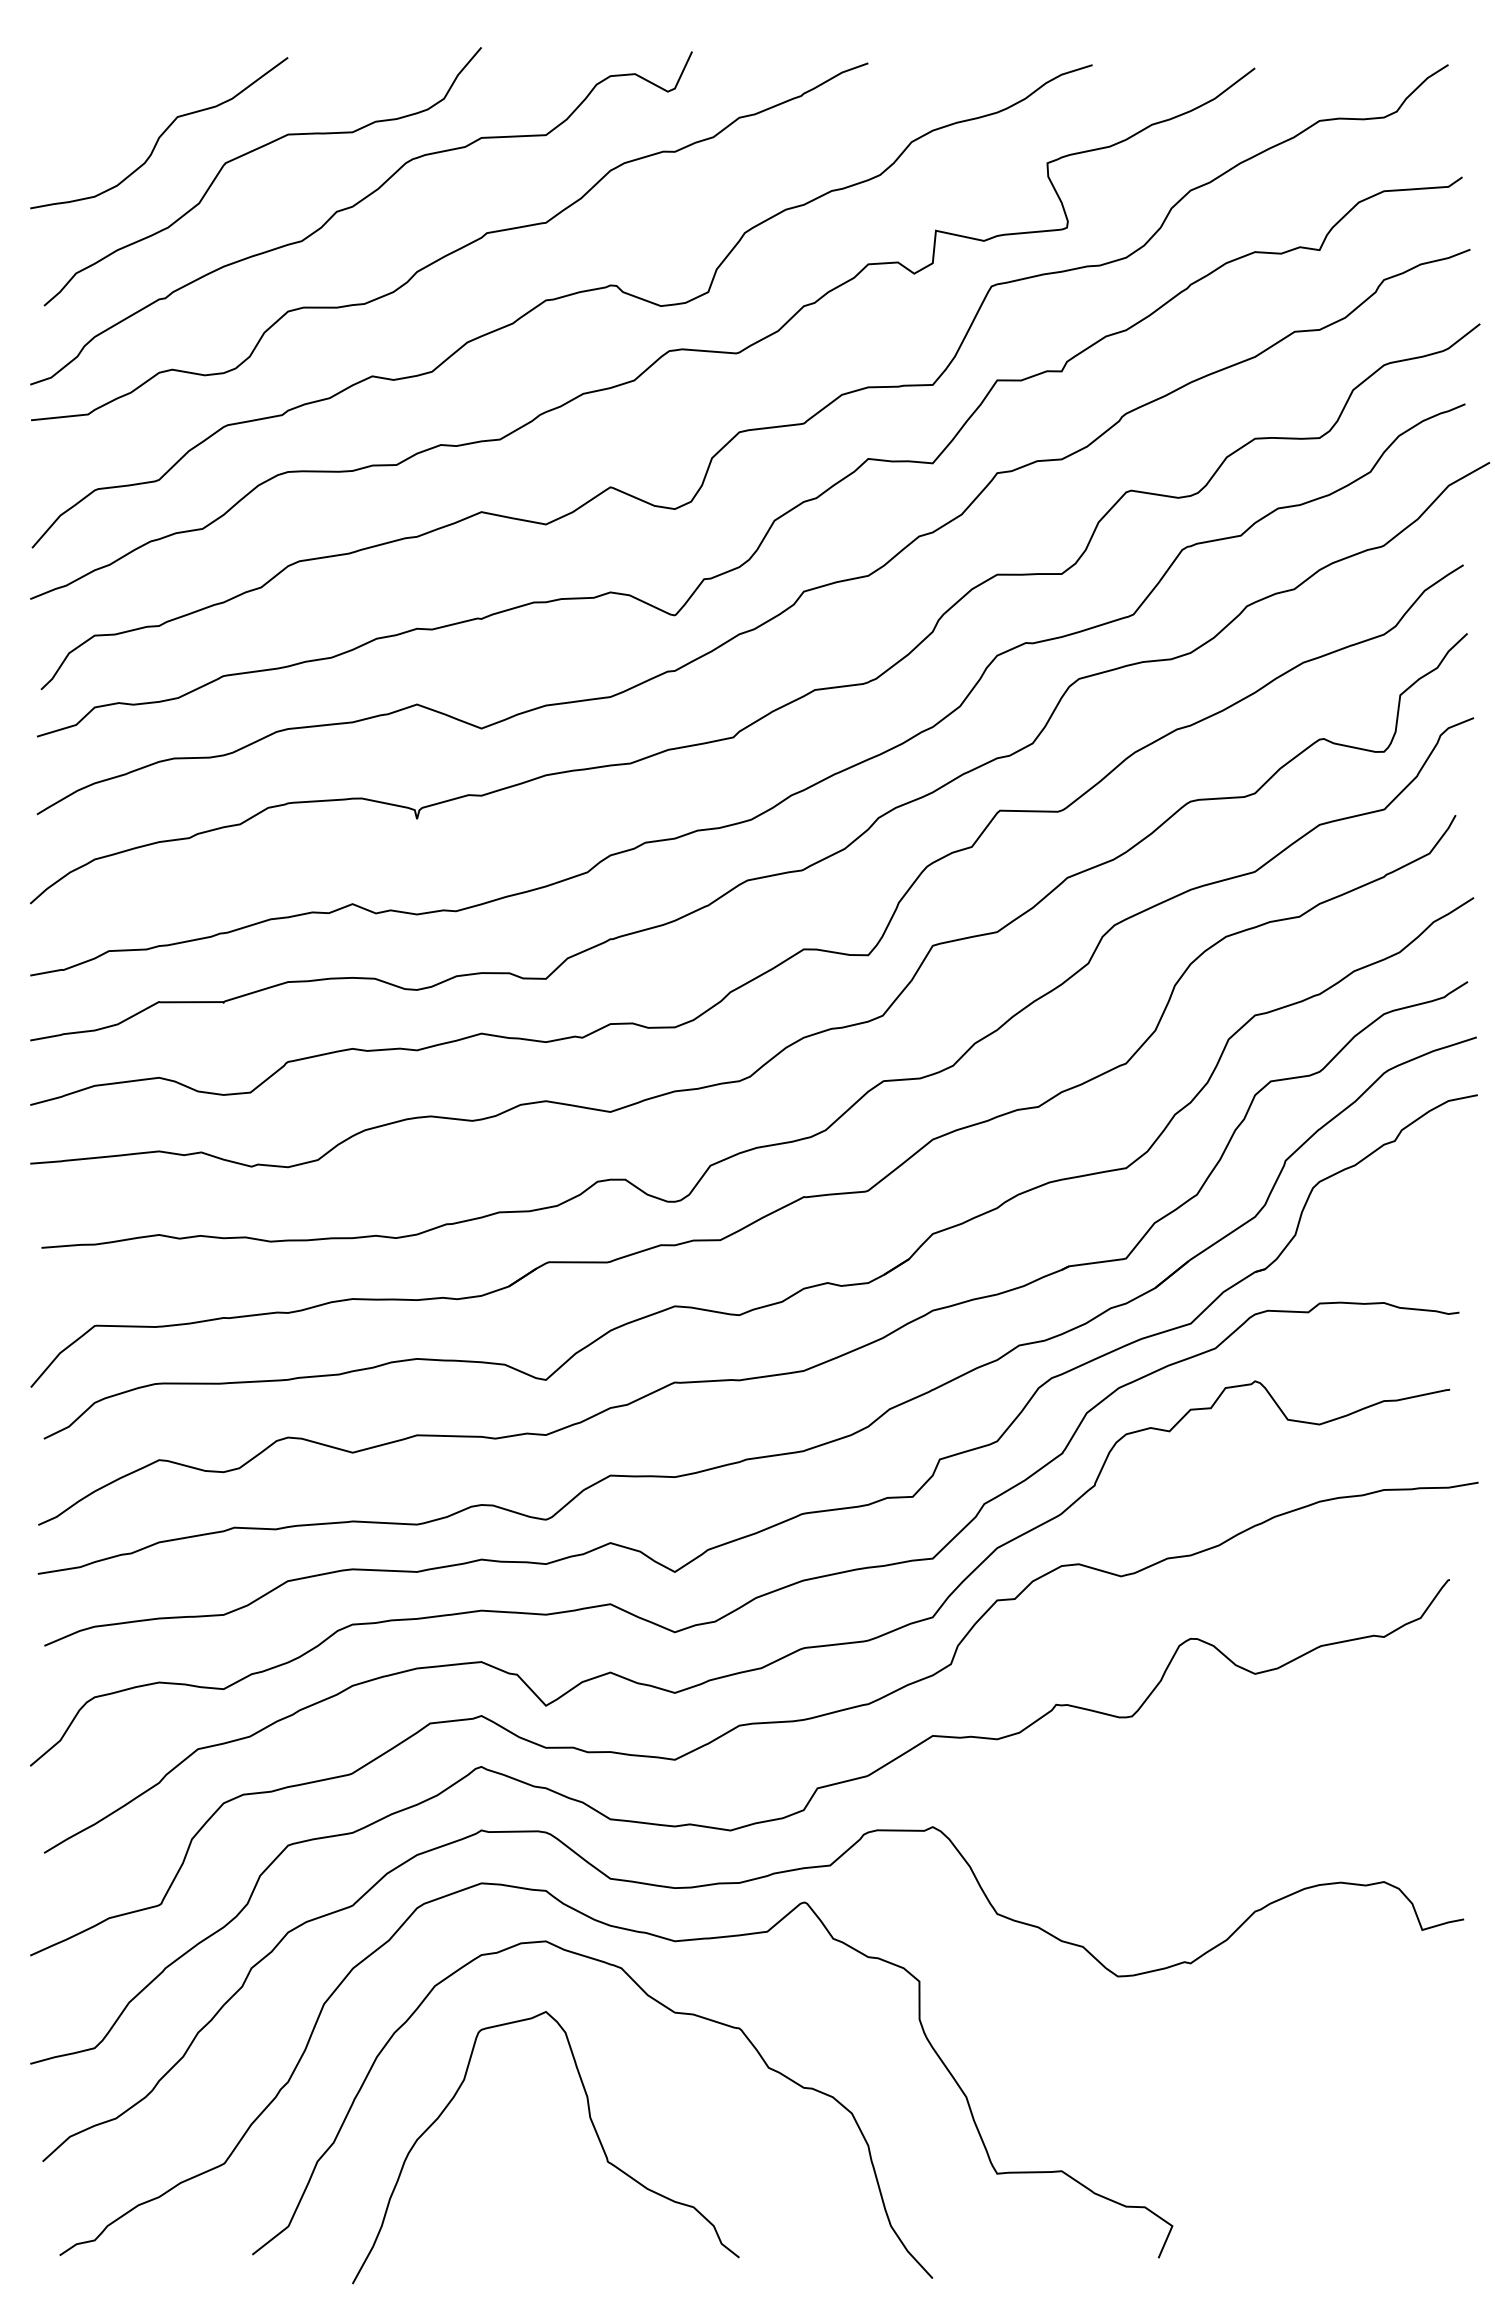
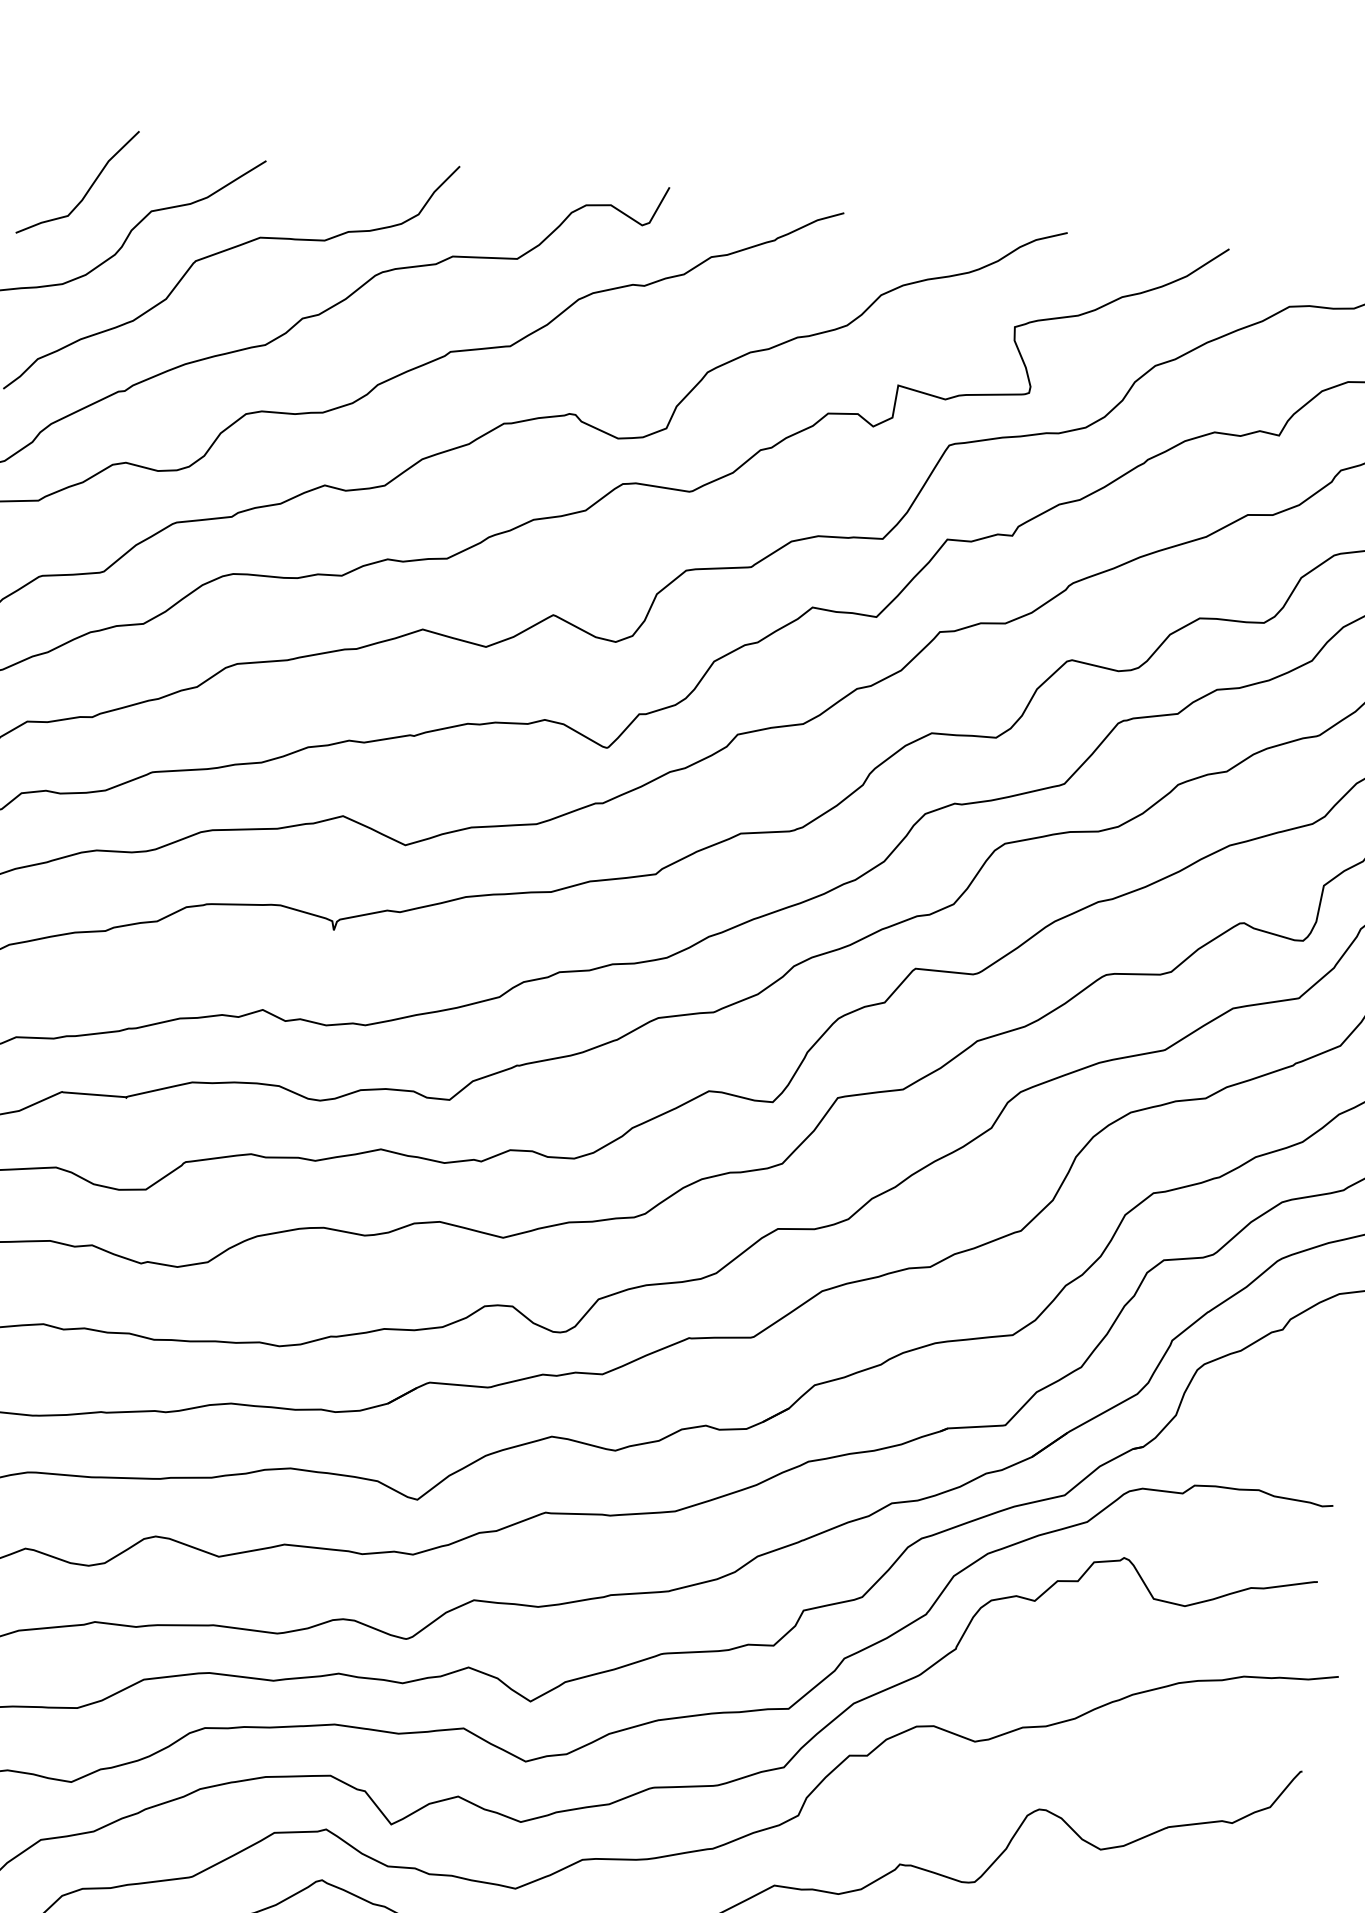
curve: (113, 98) -> (89, 187), added

